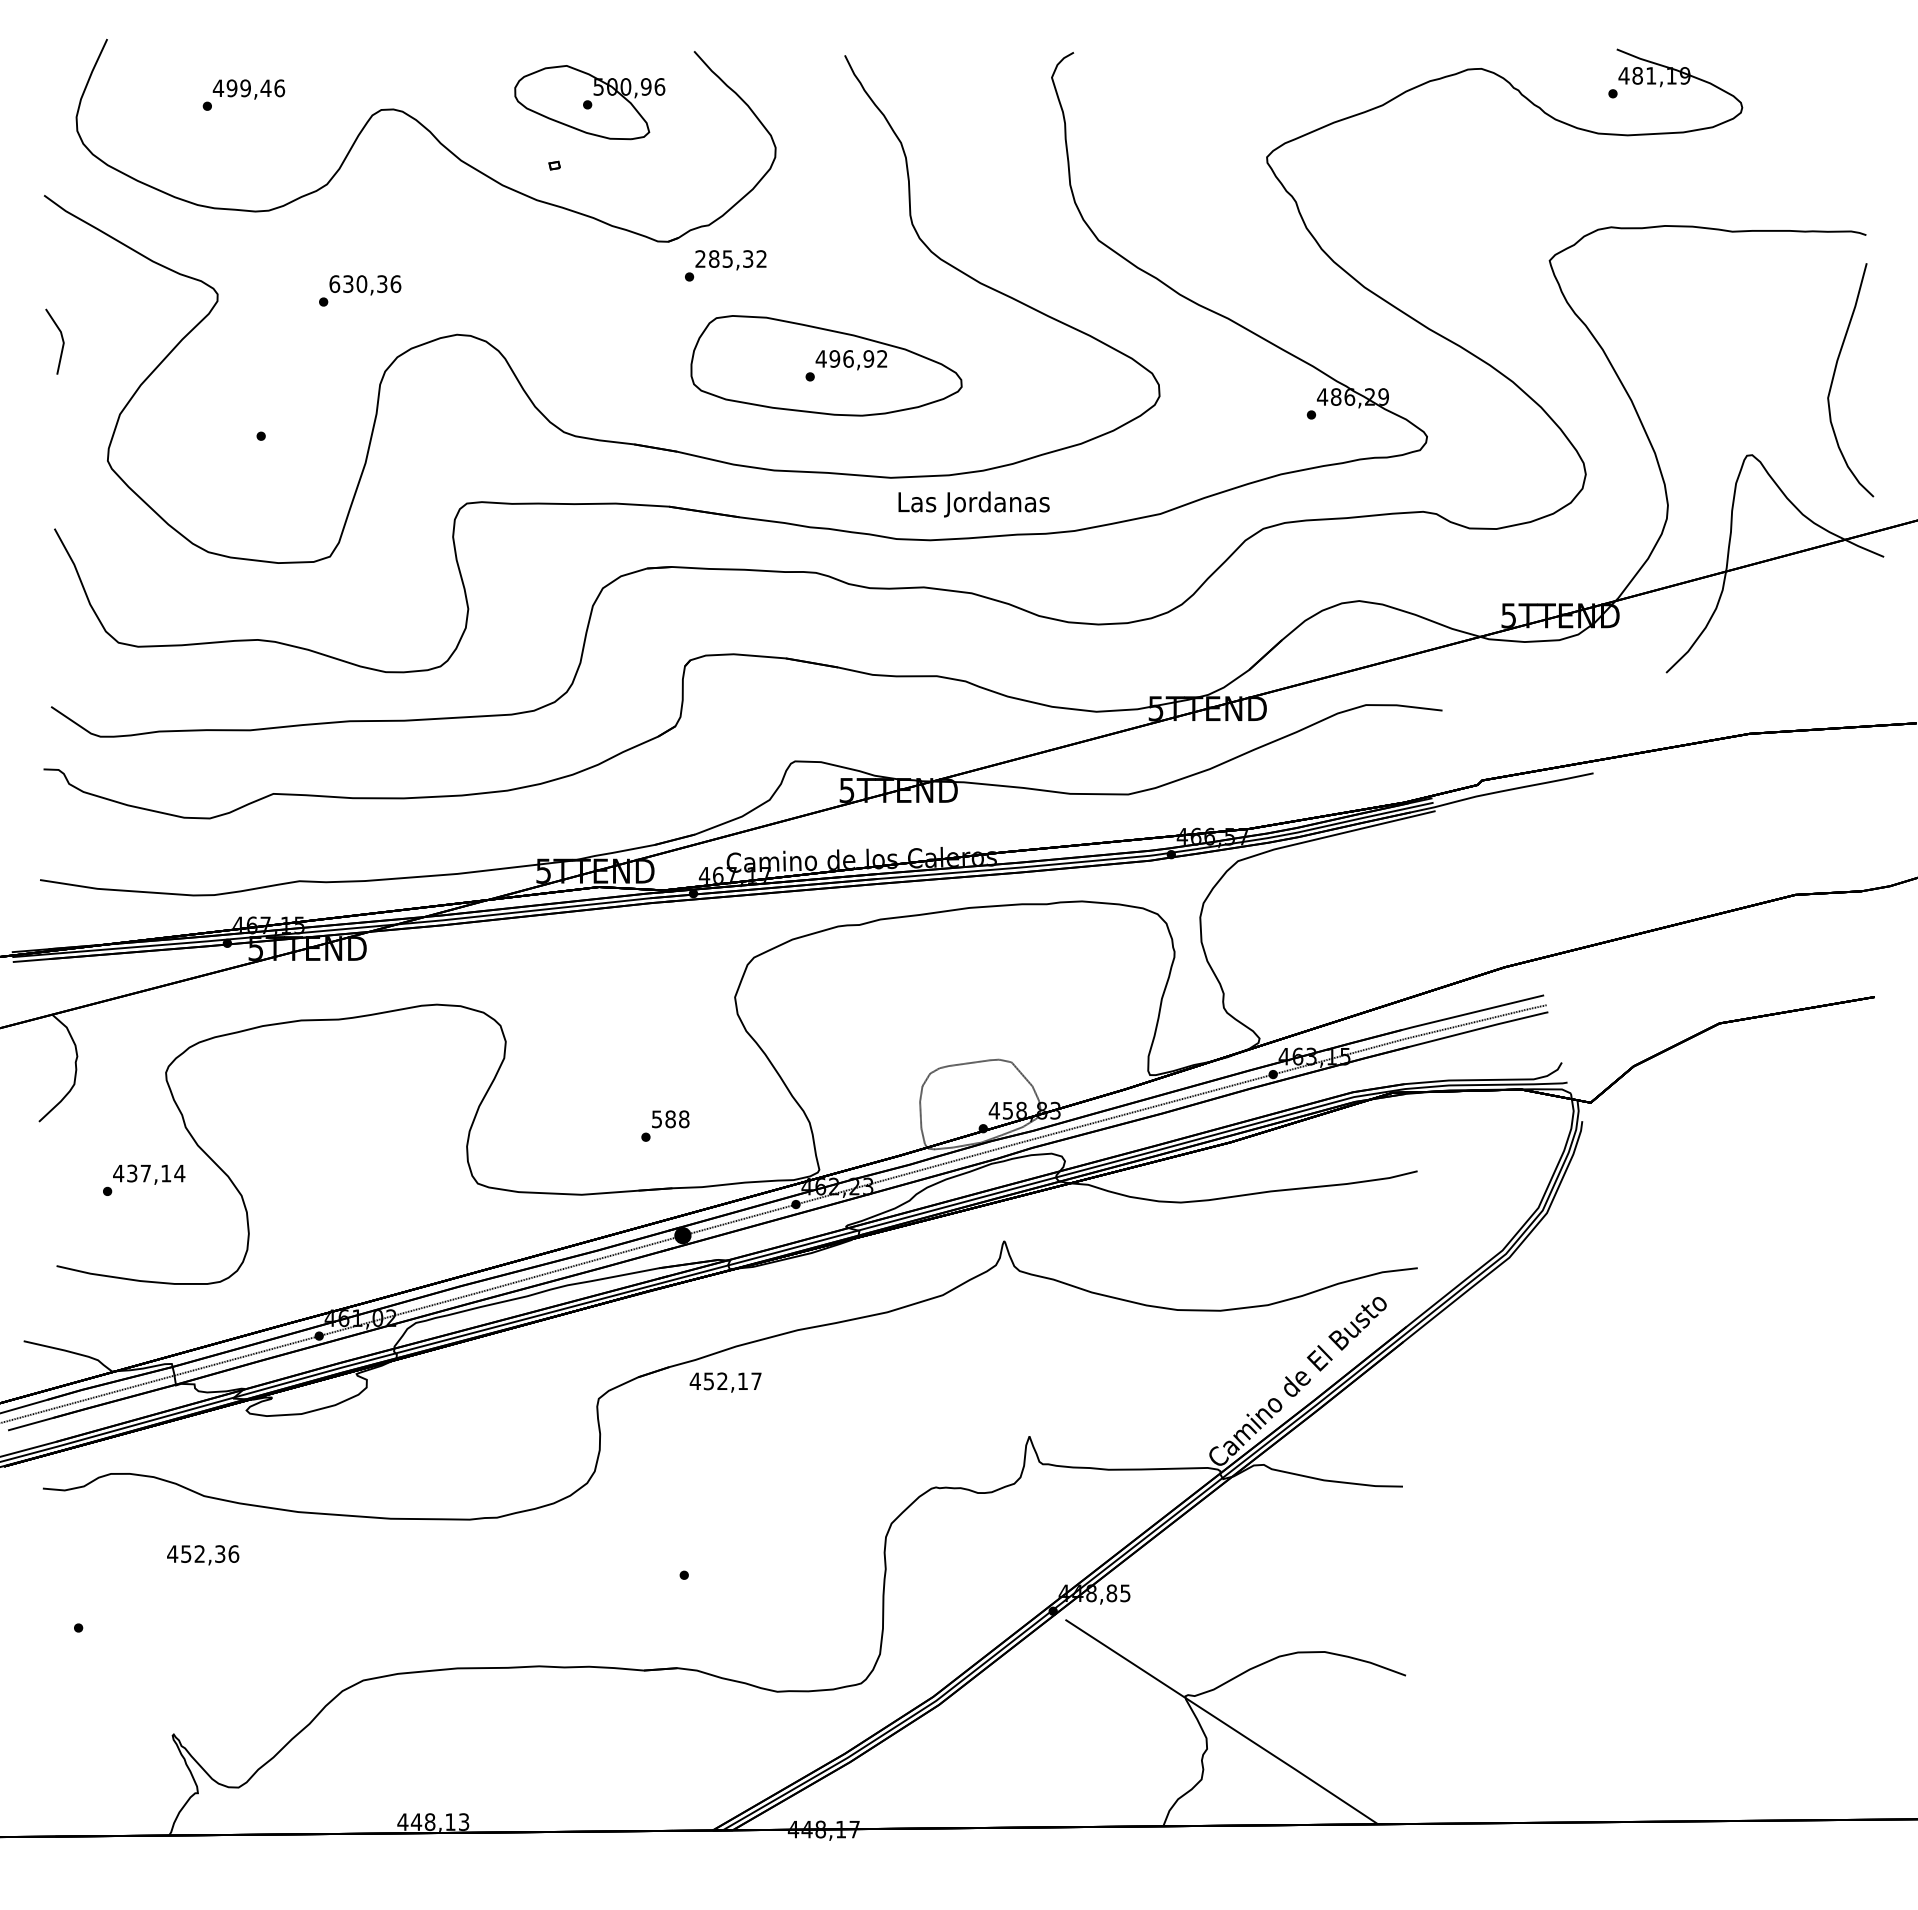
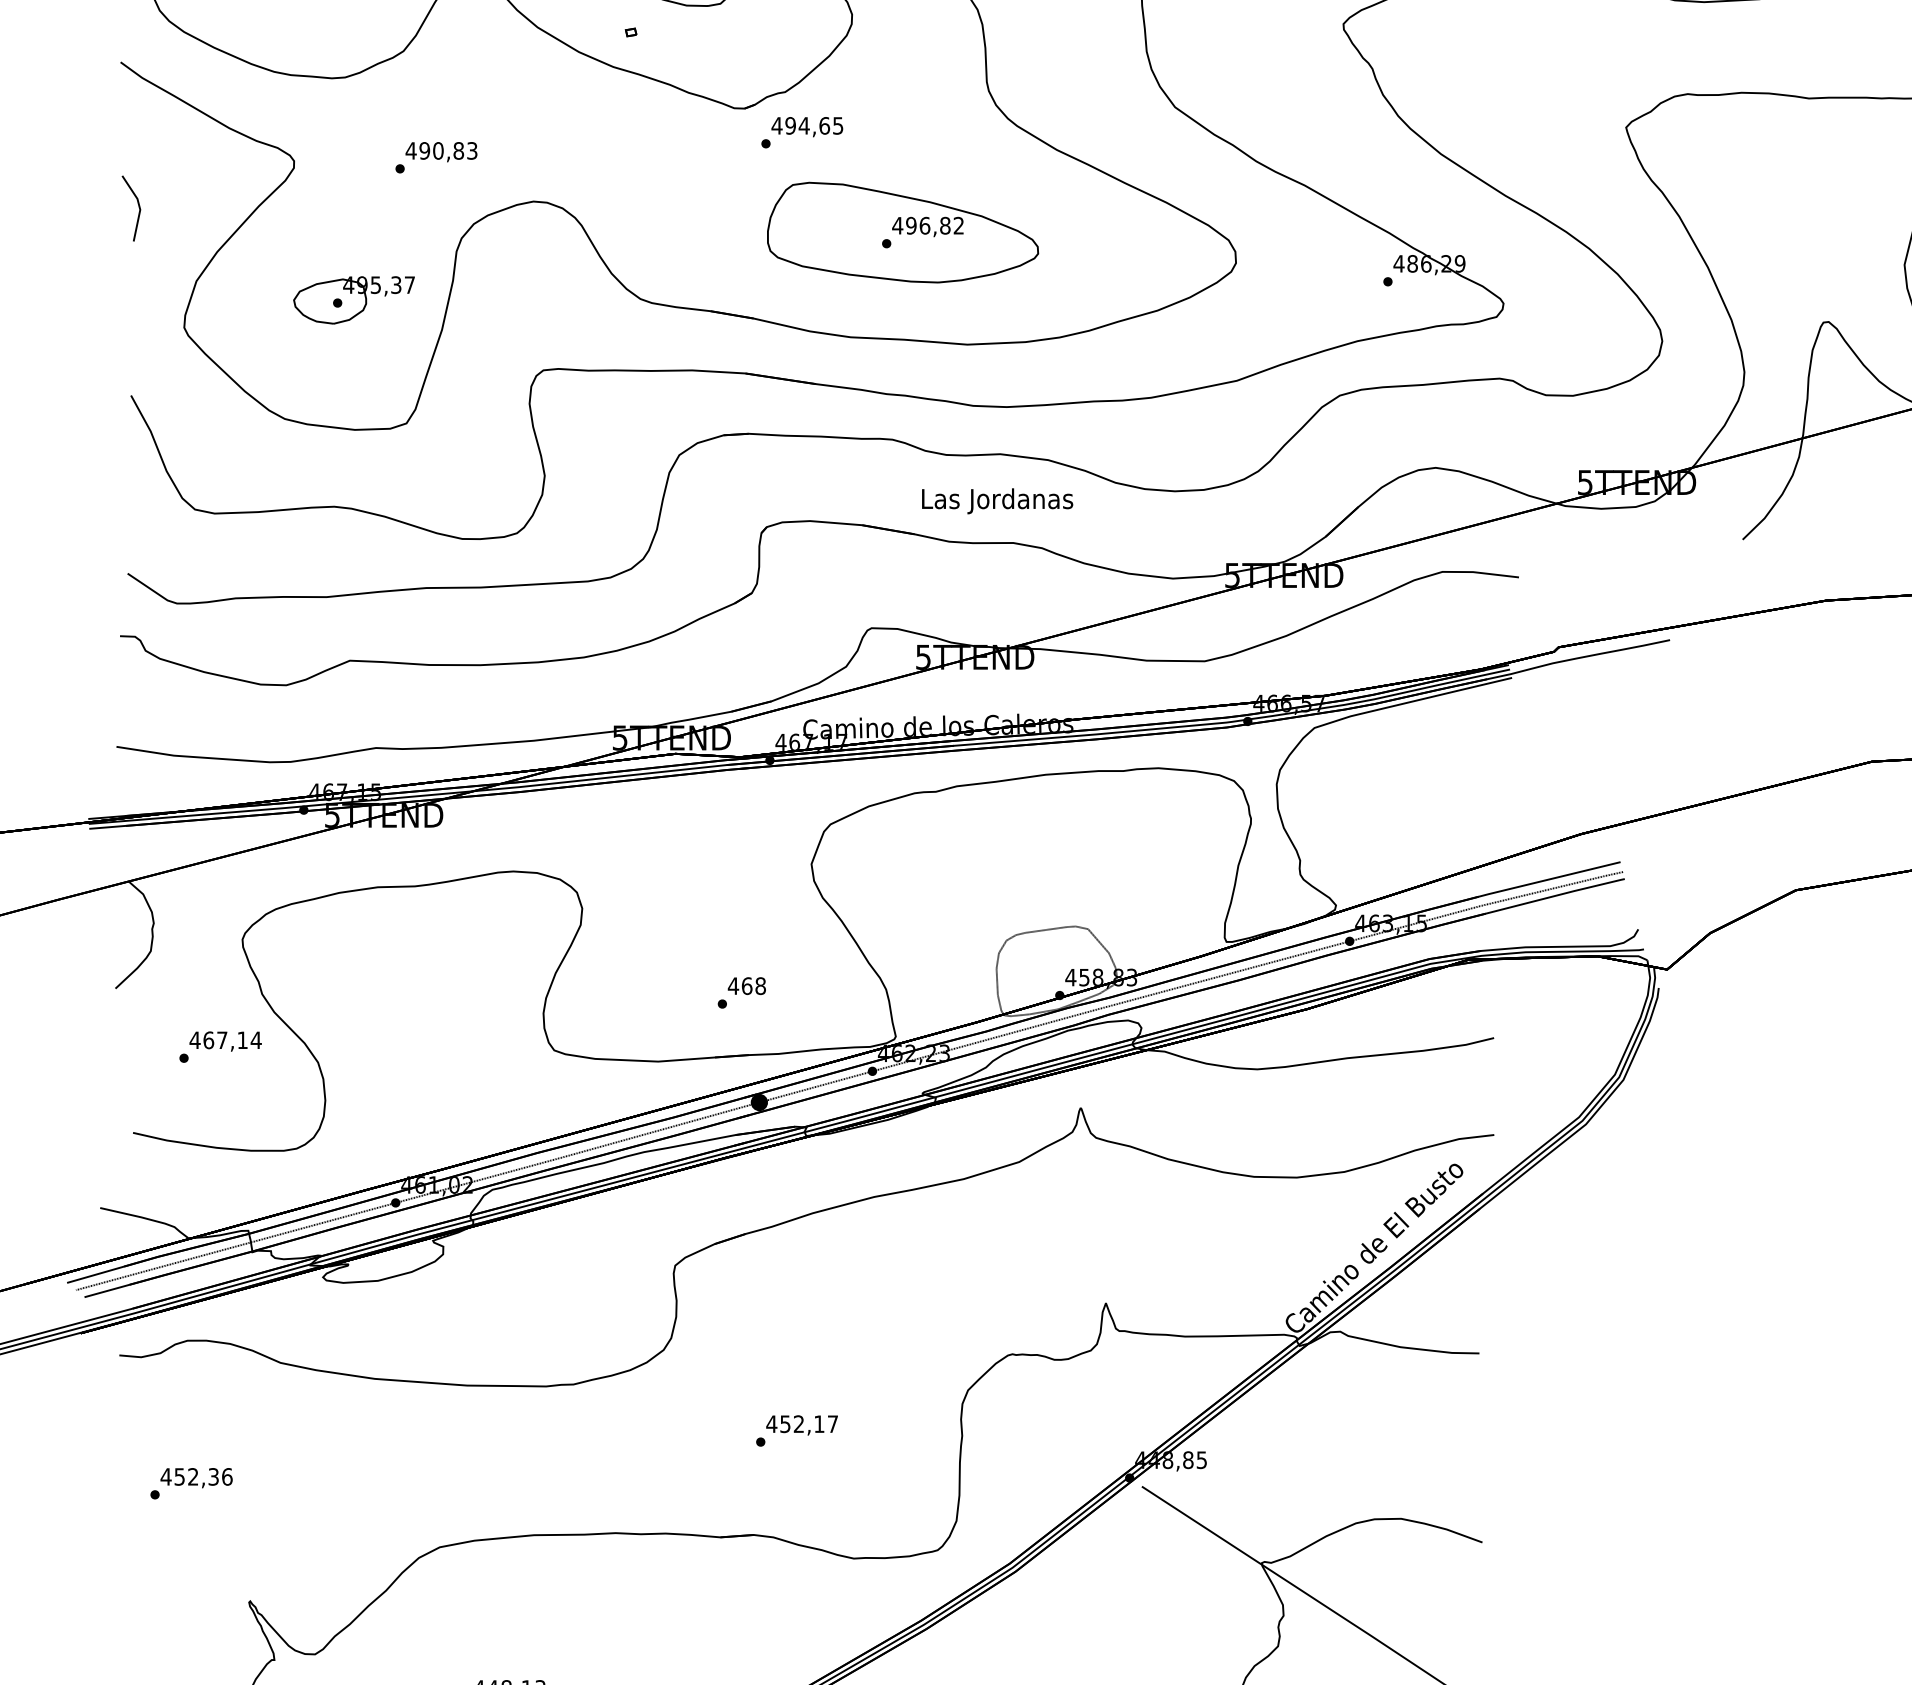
text: (730, 258) -> (806, 125), 285,32 -> 494,65
text: (365, 283) -> (441, 150), 630,36 -> 490,83
text: (868, 358) -> (944, 225), 496,92 -> 496,82
part: (277, 433) -> (353, 300), added
text: (973, 504) -> (996, 501), moved
text: (663, 1119) -> (739, 986), 588 -> 468
text: (132, 1173) -> (208, 1040), 437,14 -> 467,14
text: (725, 1382) -> (801, 1425), moved
text: (203, 1555) -> (196, 1478), moved

